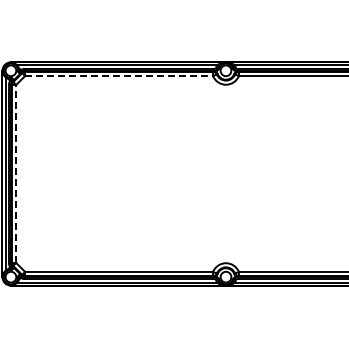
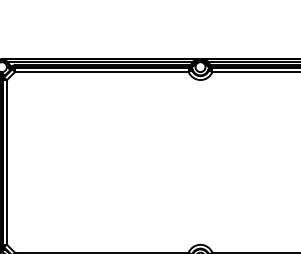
line: (119, 76) -> (102, 72), dashed -> solid
line: (16, 174) -> (7, 162), dashed -> solid

